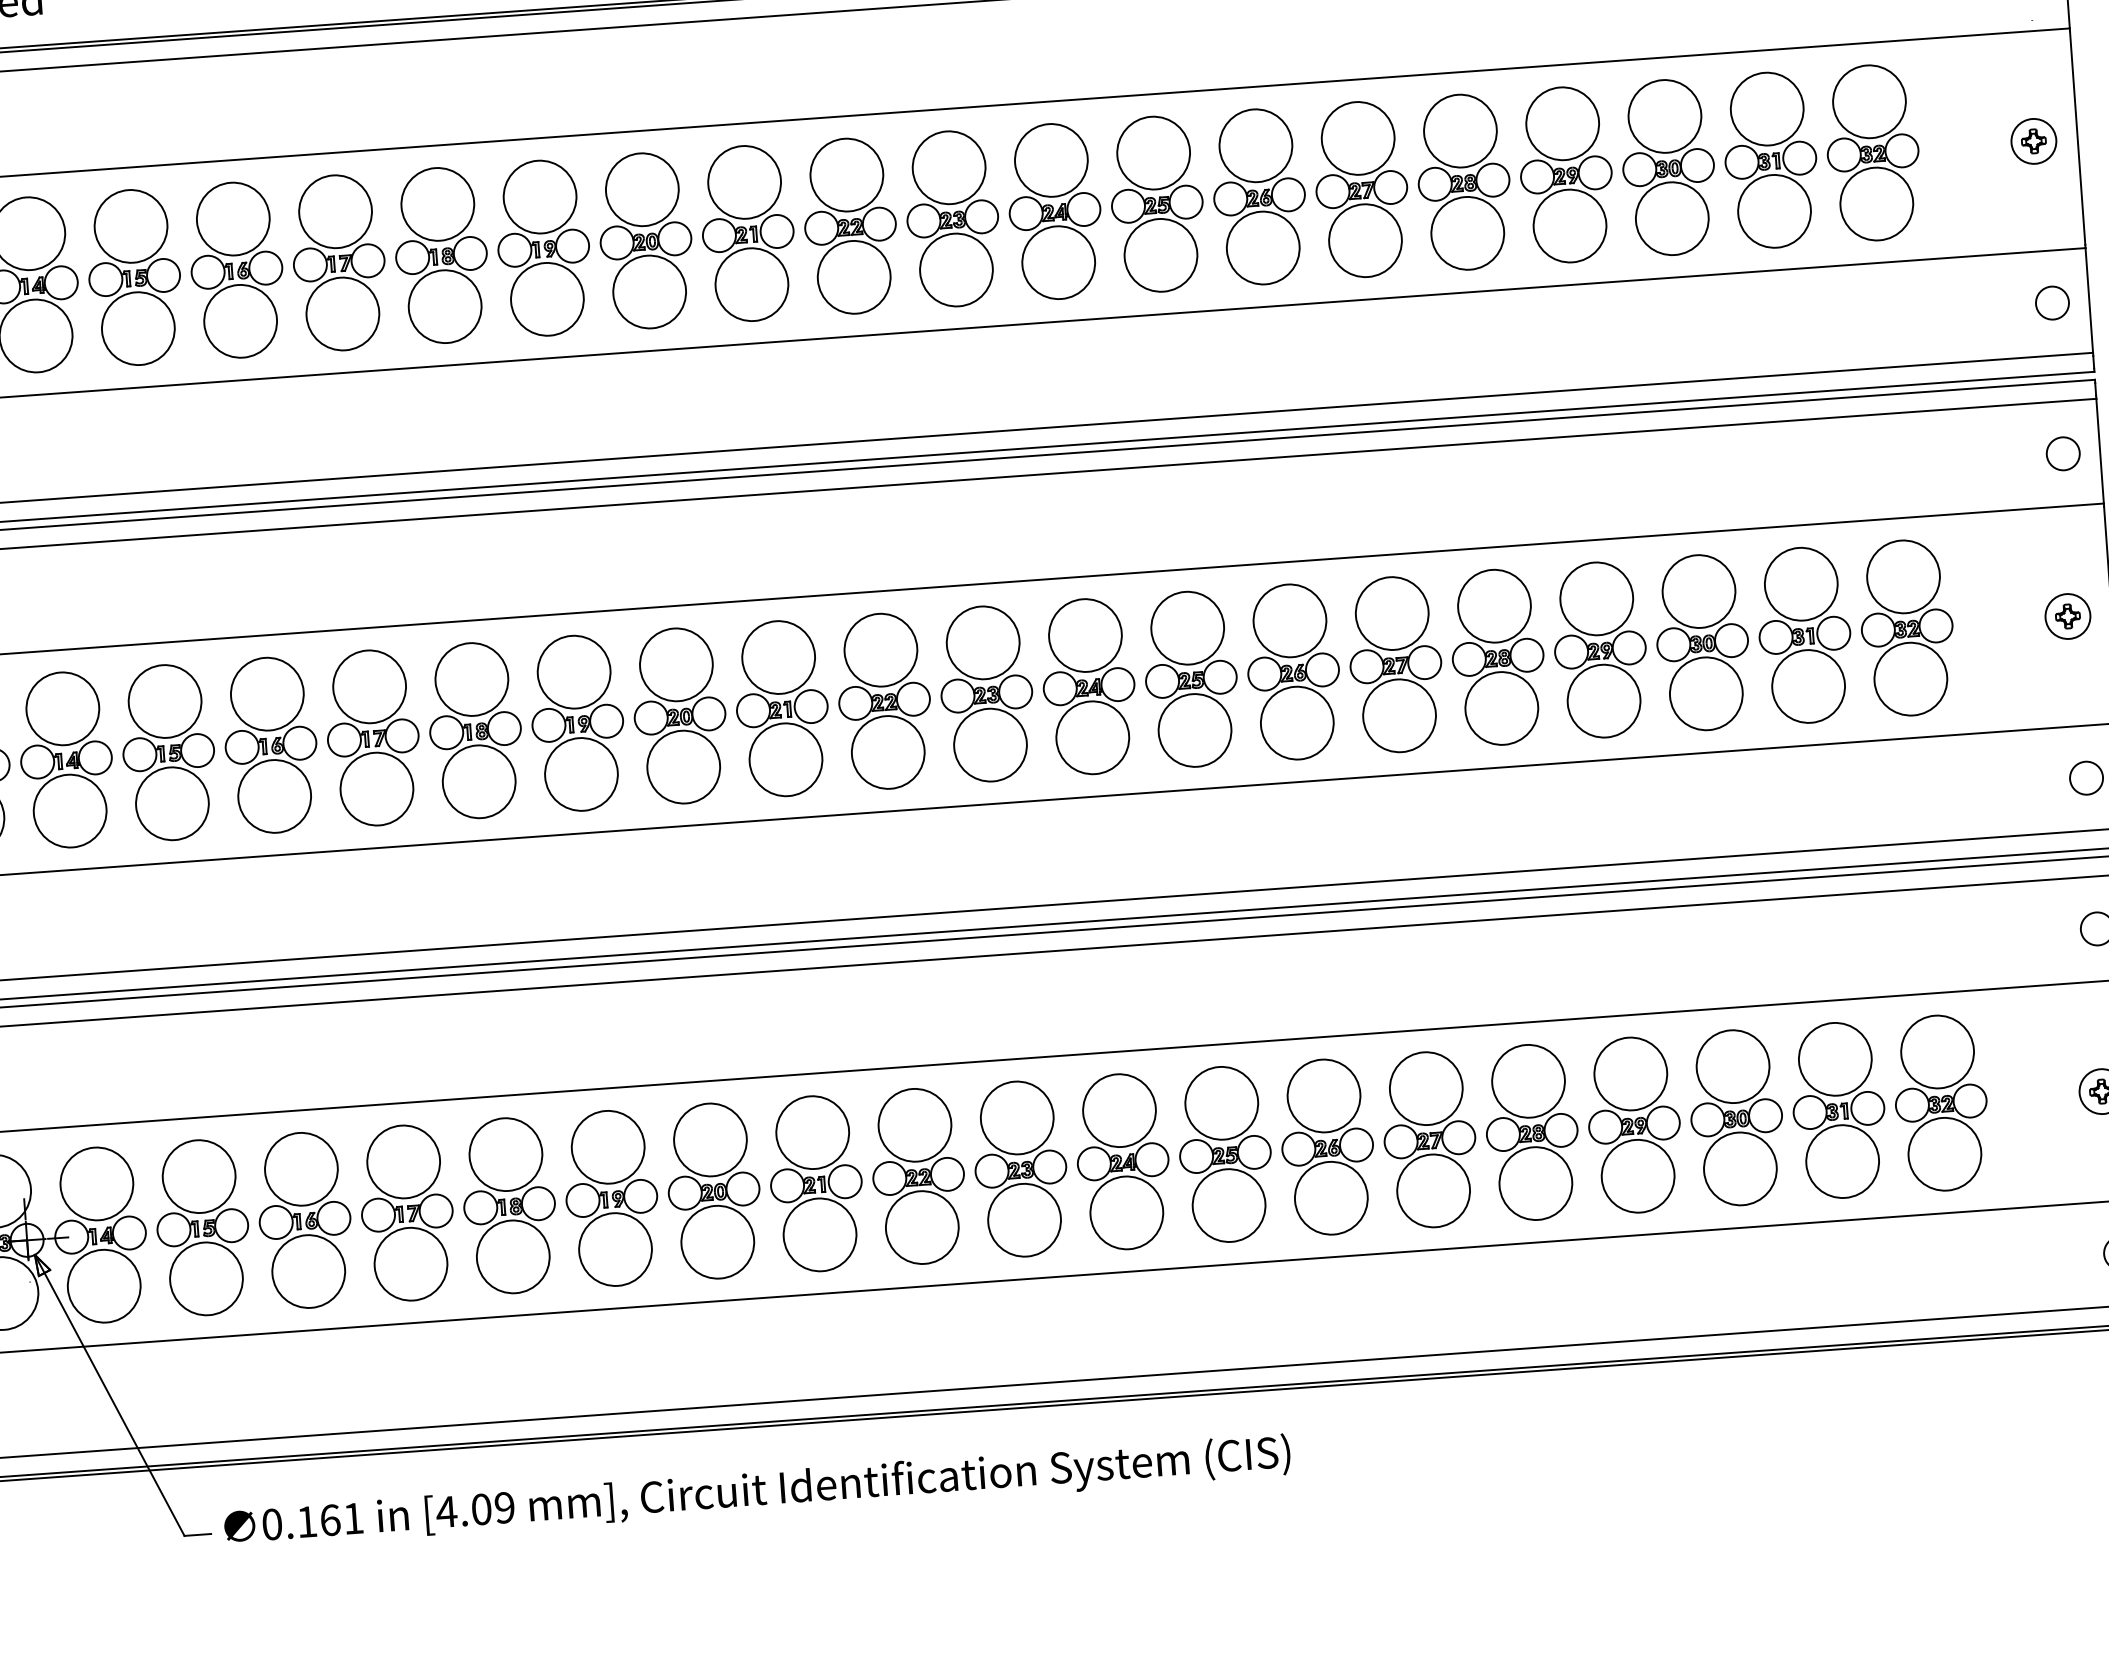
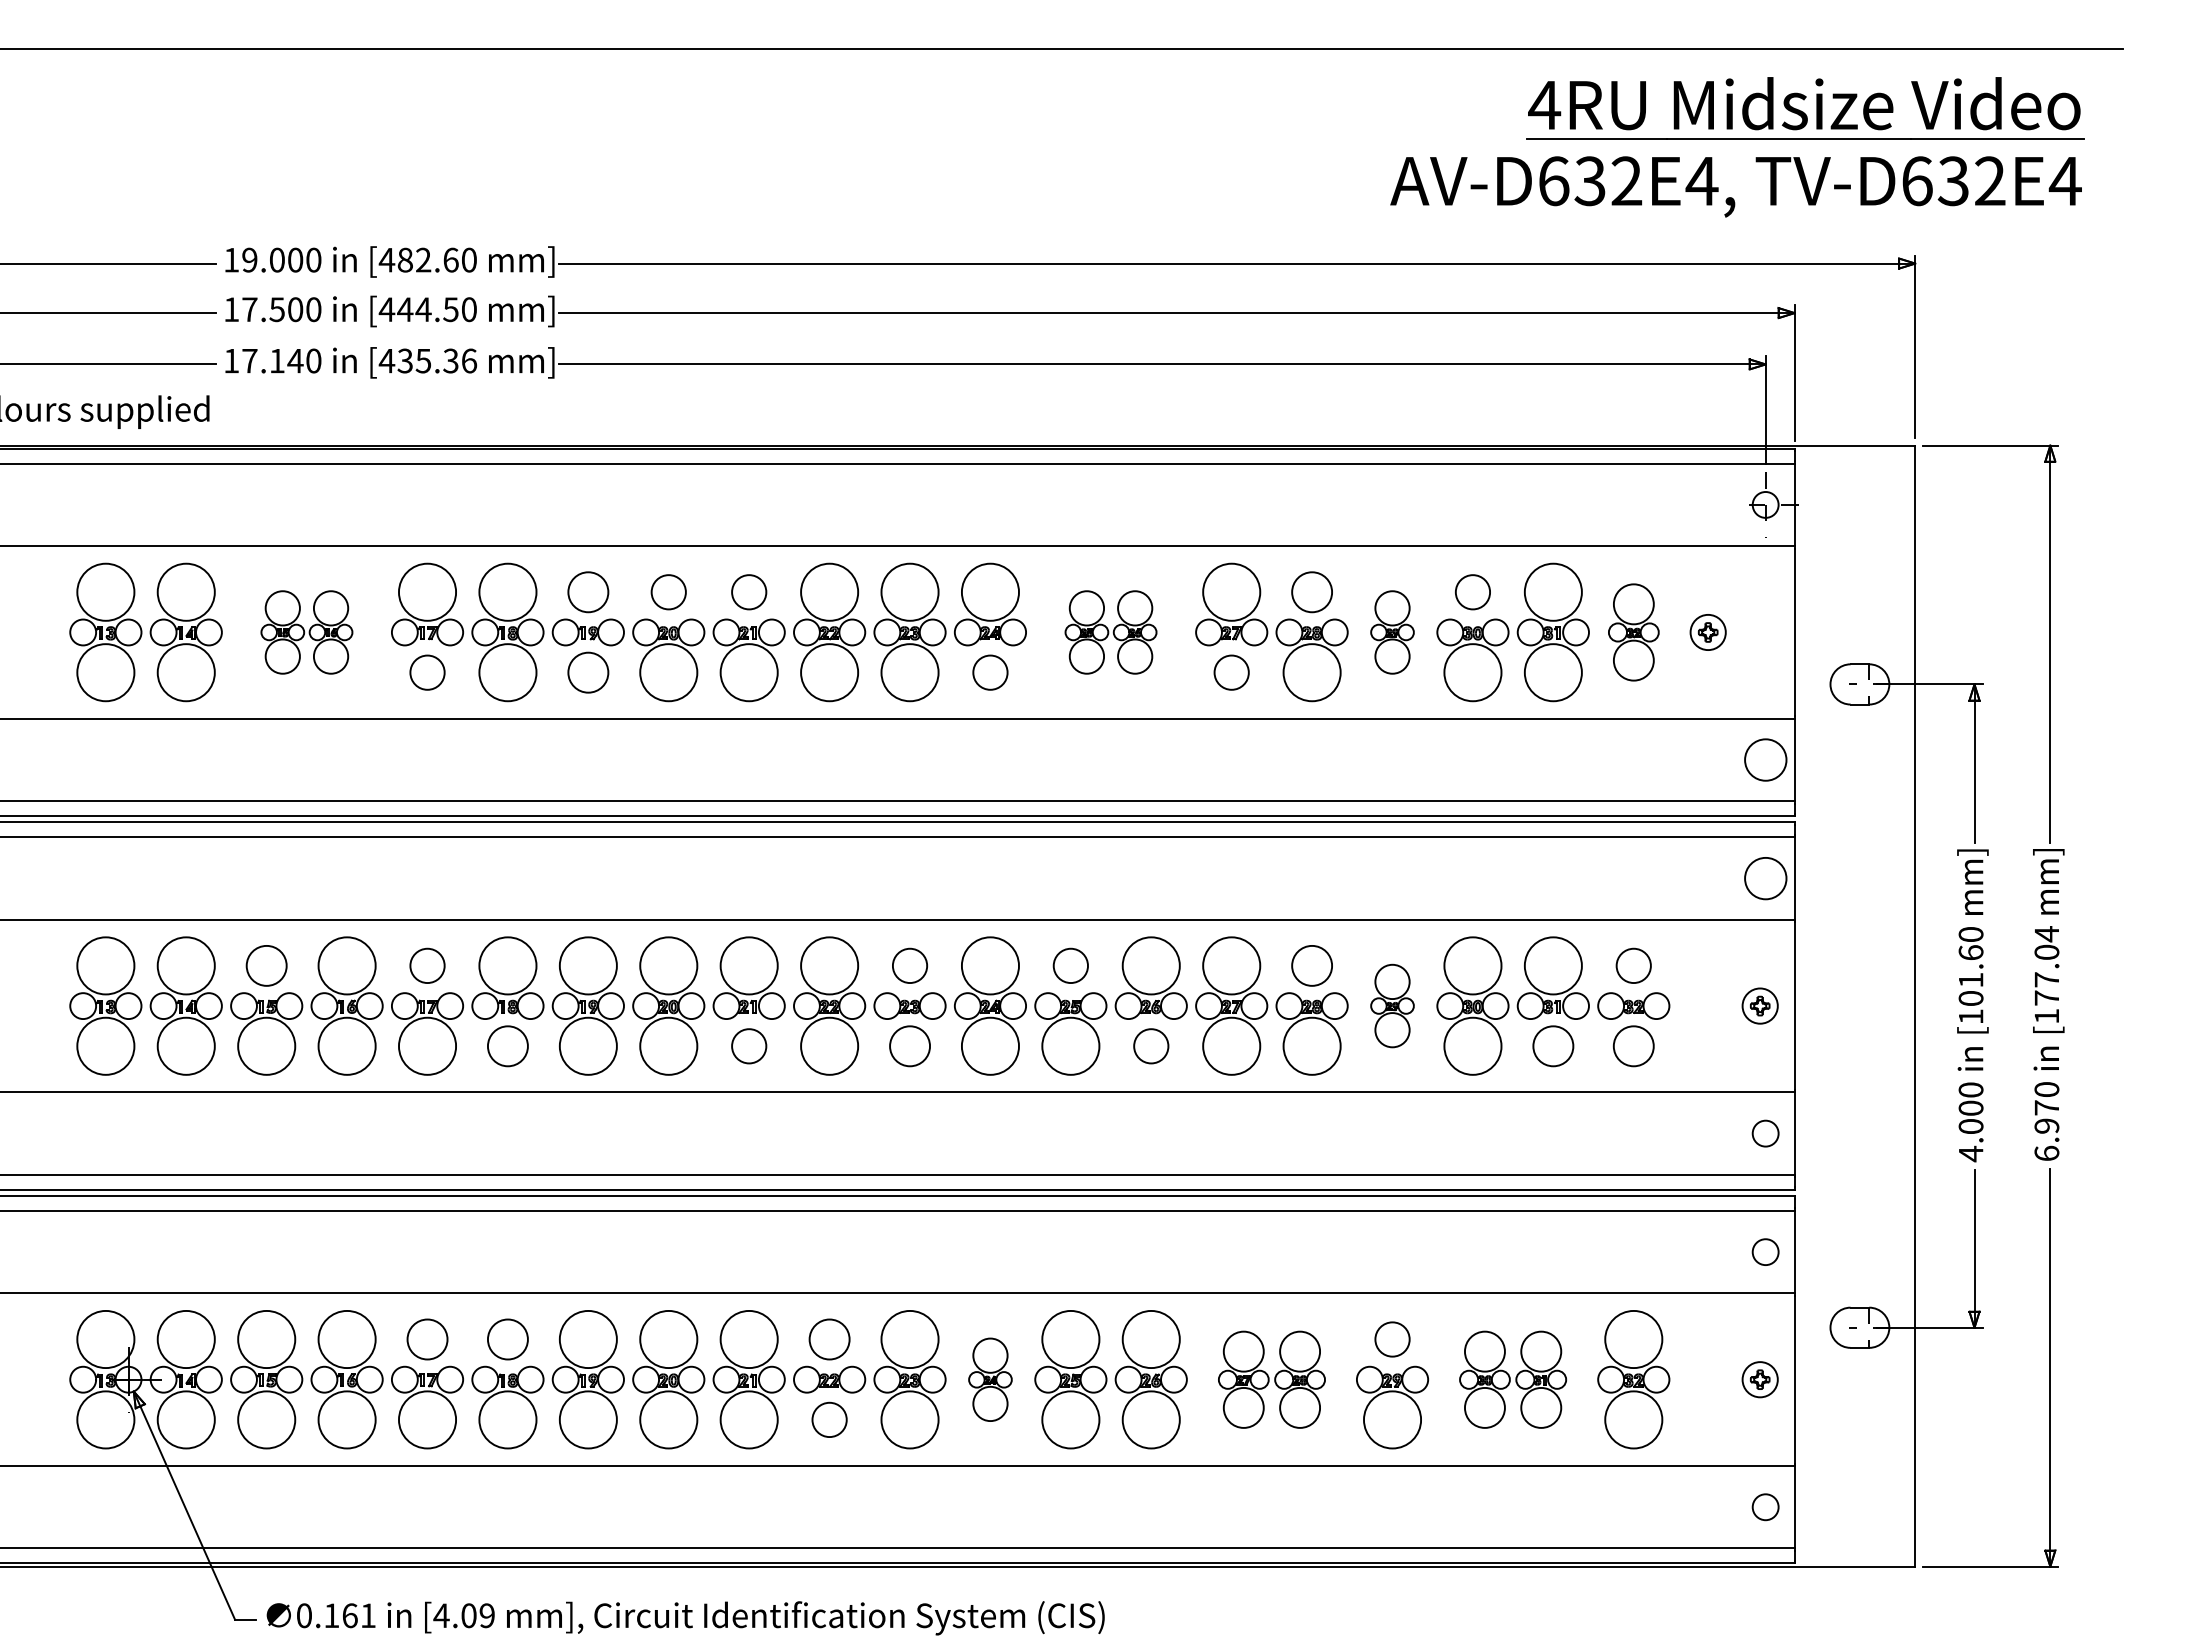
circle: (1664, 115) -> (1472, 591), size x0.6
circle: (1459, 130) -> (1311, 591), size x0.7
part: (2033, 141) -> (1707, 632), moved
part: (1872, 152) -> (1633, 632), size x0.7
part: (1566, 174) -> (1392, 632), size x0.6
circle: (743, 181) -> (748, 591), size x0.6
circle: (641, 188) -> (668, 591), size x0.6
circle: (538, 196) -> (587, 591), size x0.7
part: (1207, 200) -> (1110, 632), size x0.6
circle: (1365, 240) -> (1231, 672), size x0.6
circle: (1058, 262) -> (990, 672), size x0.6
part: (185, 273) -> (306, 632), size x0.6
circle: (546, 299) -> (587, 672), size x0.7
circle: (2052, 302) -> (1765, 759), size x1.6
circle: (342, 313) -> (427, 672), size x0.6
circle: (2063, 453) -> (1765, 878), size x1.6
circle: (1903, 576) -> (1633, 965), size x0.6
circle: (1493, 605) -> (1311, 965), size x0.7
circle: (1187, 627) -> (1070, 965), size x0.6
circle: (982, 642) -> (909, 965), size x0.6
part: (1600, 649) -> (1392, 1005), size x0.6
circle: (1910, 678) -> (1633, 1045), size x0.7
circle: (1807, 685) -> (1552, 1045), size x0.7
circle: (369, 686) -> (427, 965), size x0.6
circle: (164, 701) -> (266, 965), size x0.7
circle: (1296, 722) -> (1150, 1045), size x0.6
circle: (989, 744) -> (909, 1045), size x0.7
circle: (785, 758) -> (748, 1045), size x0.6
circle: (478, 780) -> (507, 1045), size x0.7
circle: (1630, 1073) -> (1392, 1339), size x0.6
part: (1787, 1113) -> (1512, 1379), size x0.7
circle: (914, 1125) -> (829, 1339), size x0.7
part: (1480, 1135) -> (1271, 1379), size x0.7
circle: (505, 1154) -> (507, 1339), size x0.7
circle: (403, 1161) -> (427, 1339), size x0.7
part: (1123, 1161) -> (990, 1379), size x0.6
circle: (922, 1227) -> (829, 1419), size x0.6

